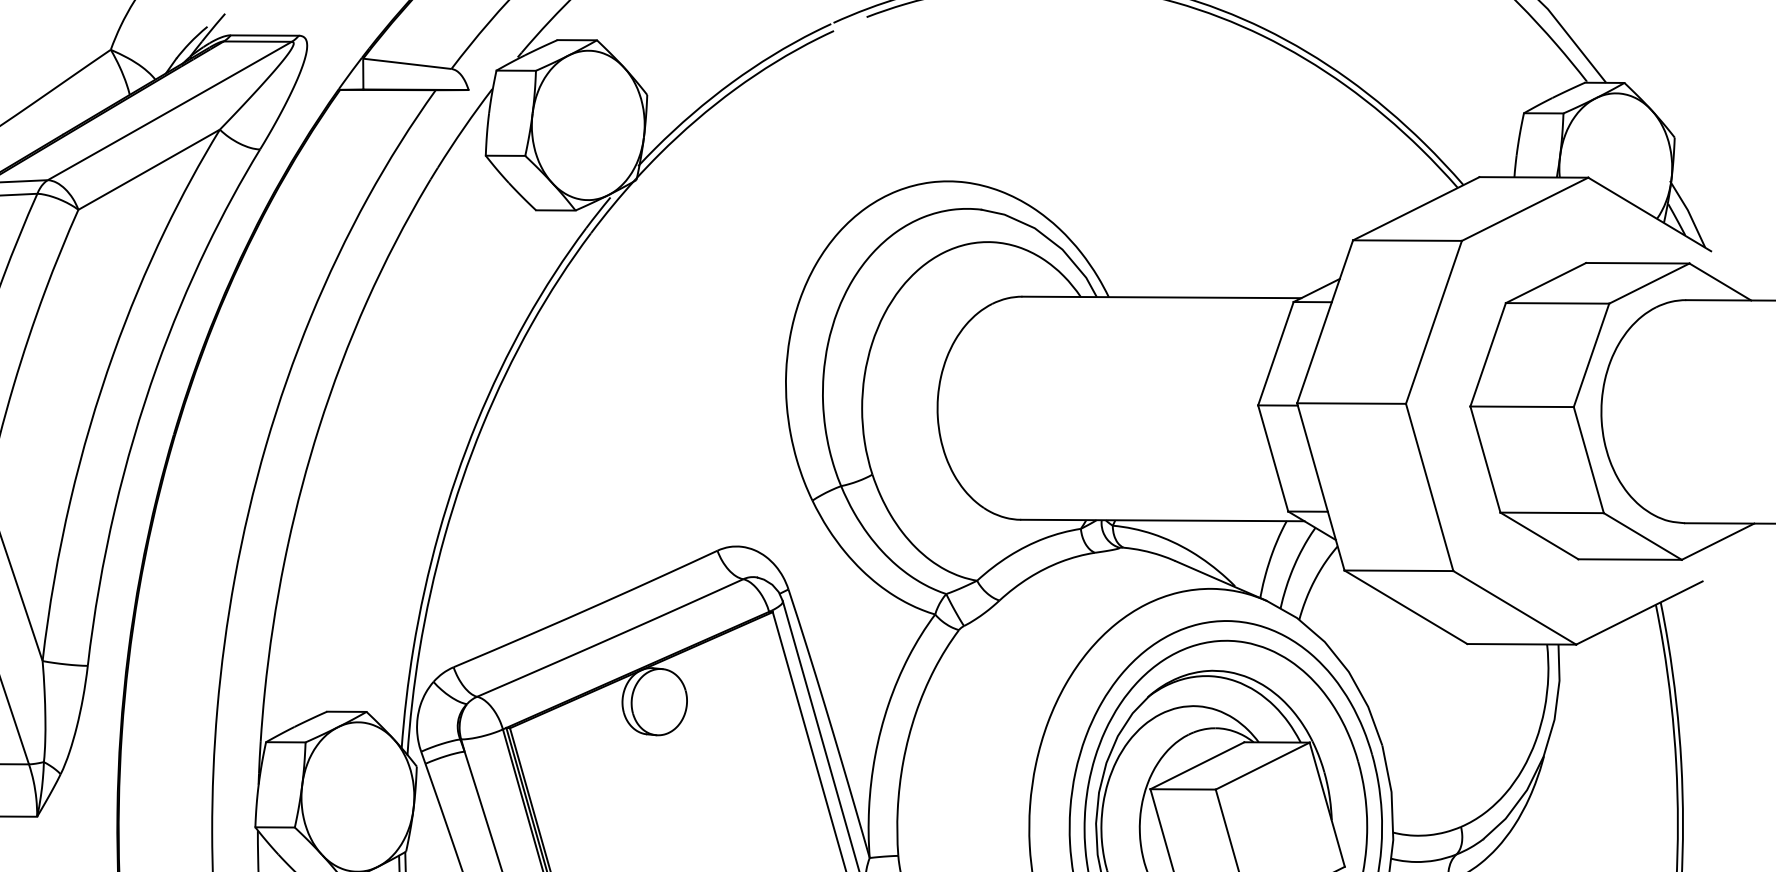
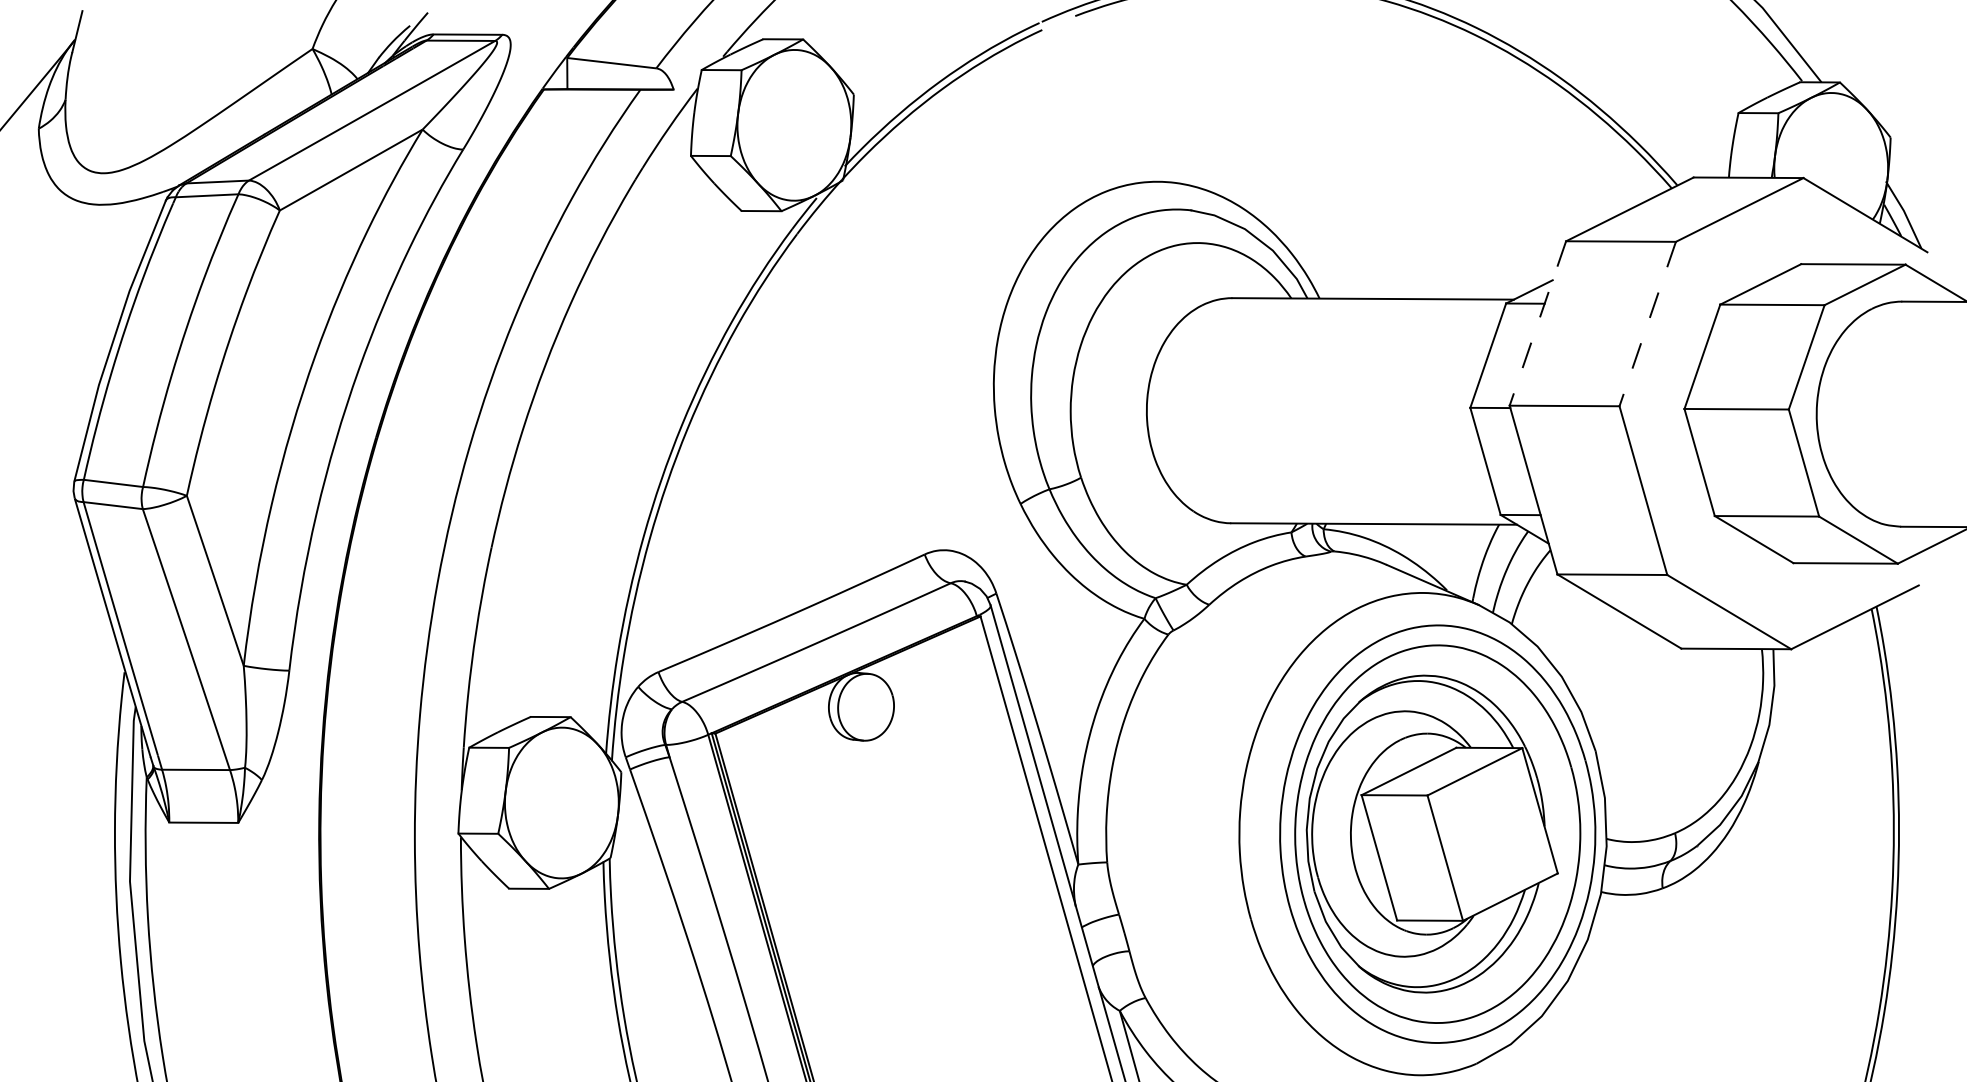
line: (1324, 321) -> (1537, 323), solid -> dashed
line: (1433, 322) -> (1647, 324), solid -> dashed

